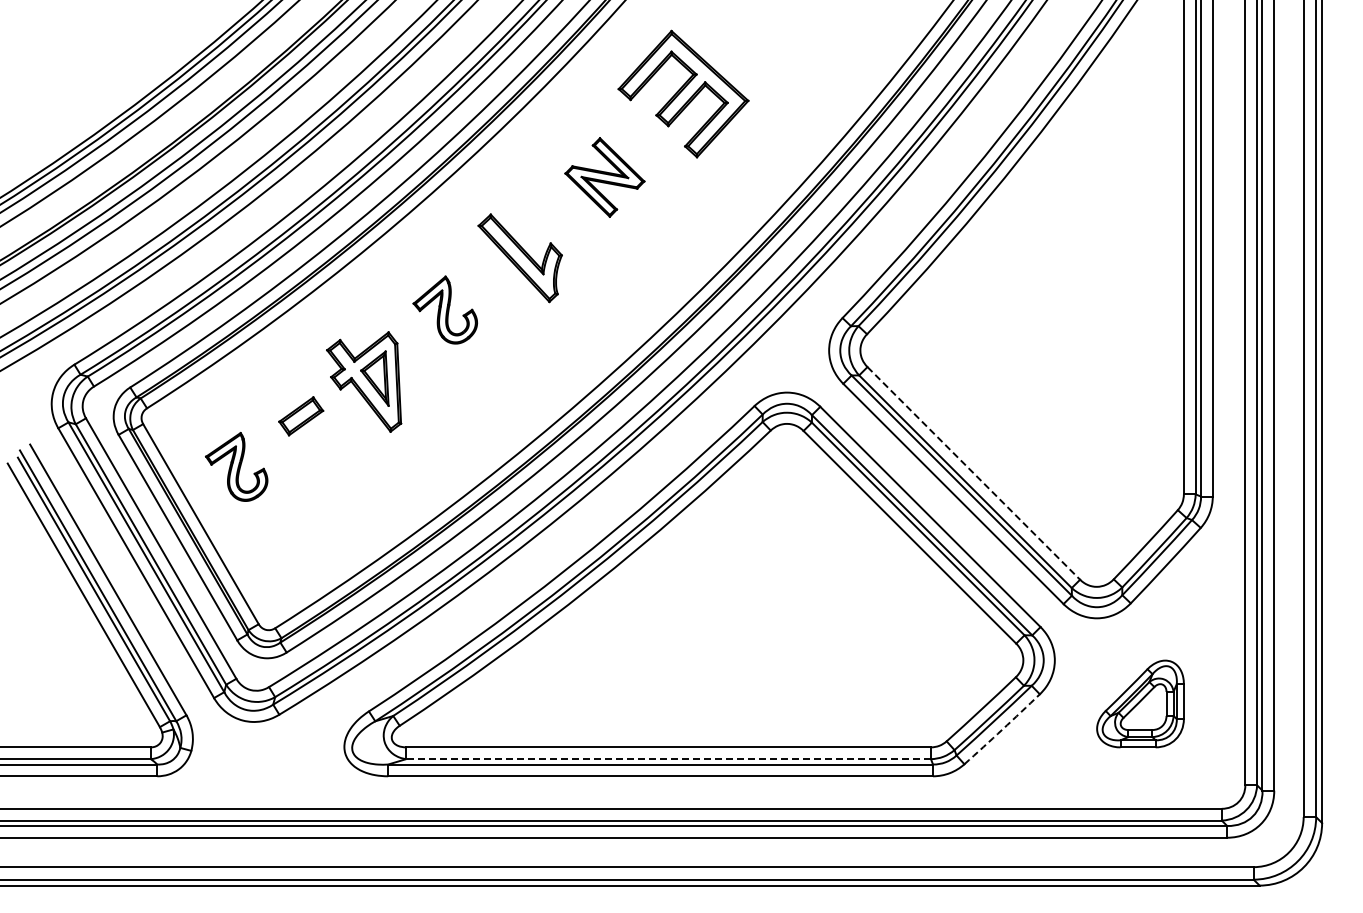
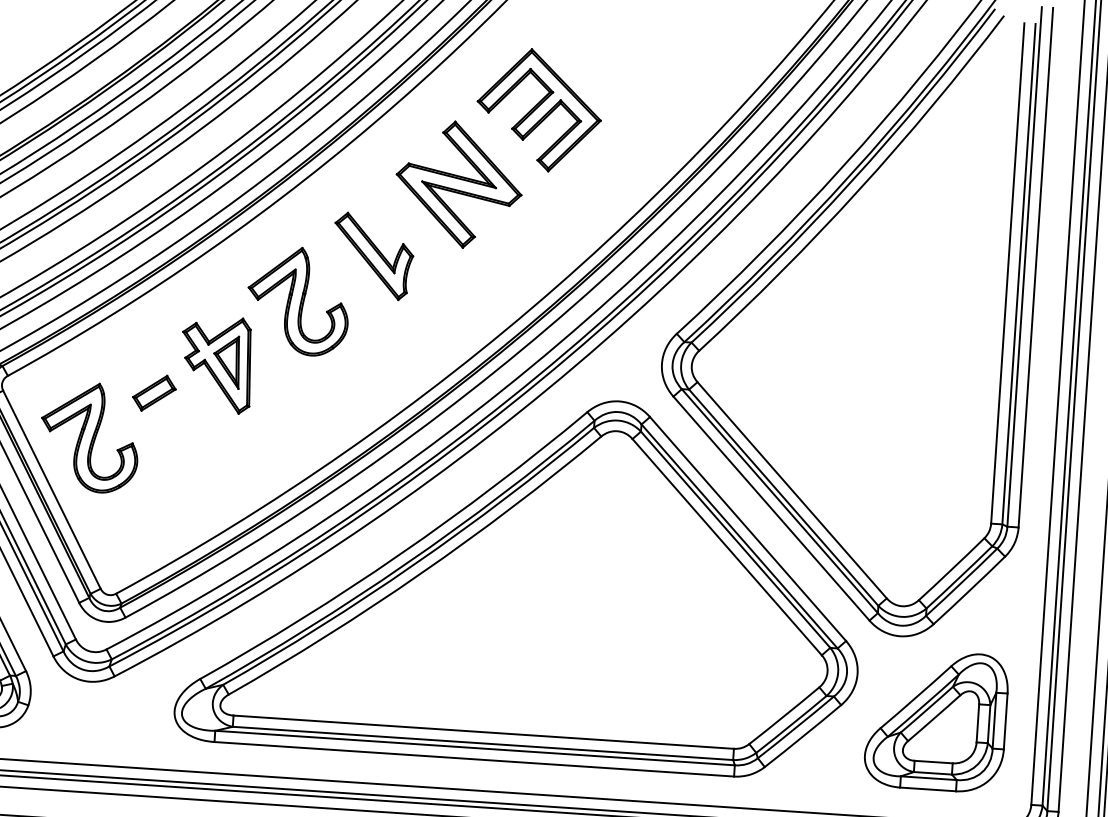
part: (604, 177) -> (458, 184), size x1.67
part: (445, 309) -> (298, 300), size x1.67
part: (236, 466) -> (89, 437), size x1.67
line: (974, 473) -> (792, 490), dashed -> solid
part: (1140, 703) -> (936, 720), size x1.67
arc: (1002, 729) -> (803, 736), dashed -> solid
line: (668, 759) -> (482, 743), dashed -> solid

